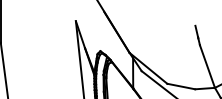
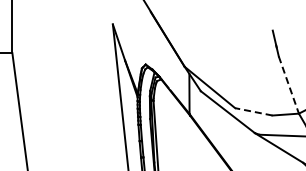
line: (207, 66) -> (289, 85), solid -> dashed
line: (181, 86) -> (253, 111), solid -> dashed

